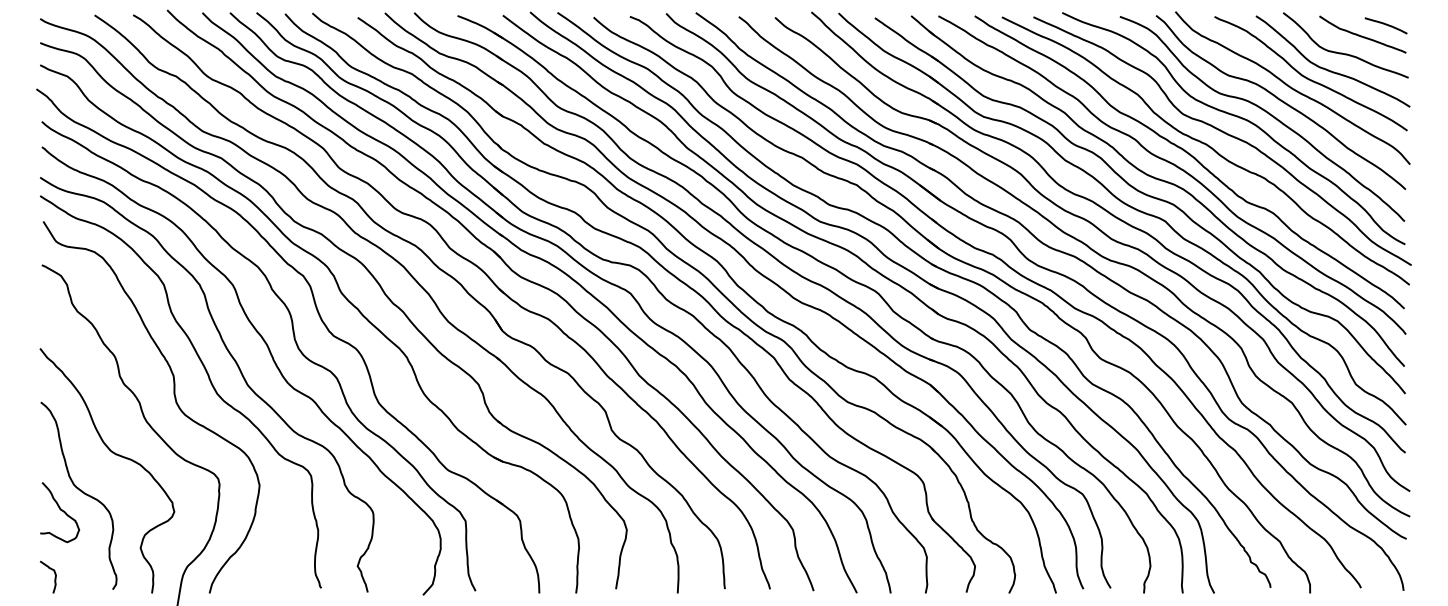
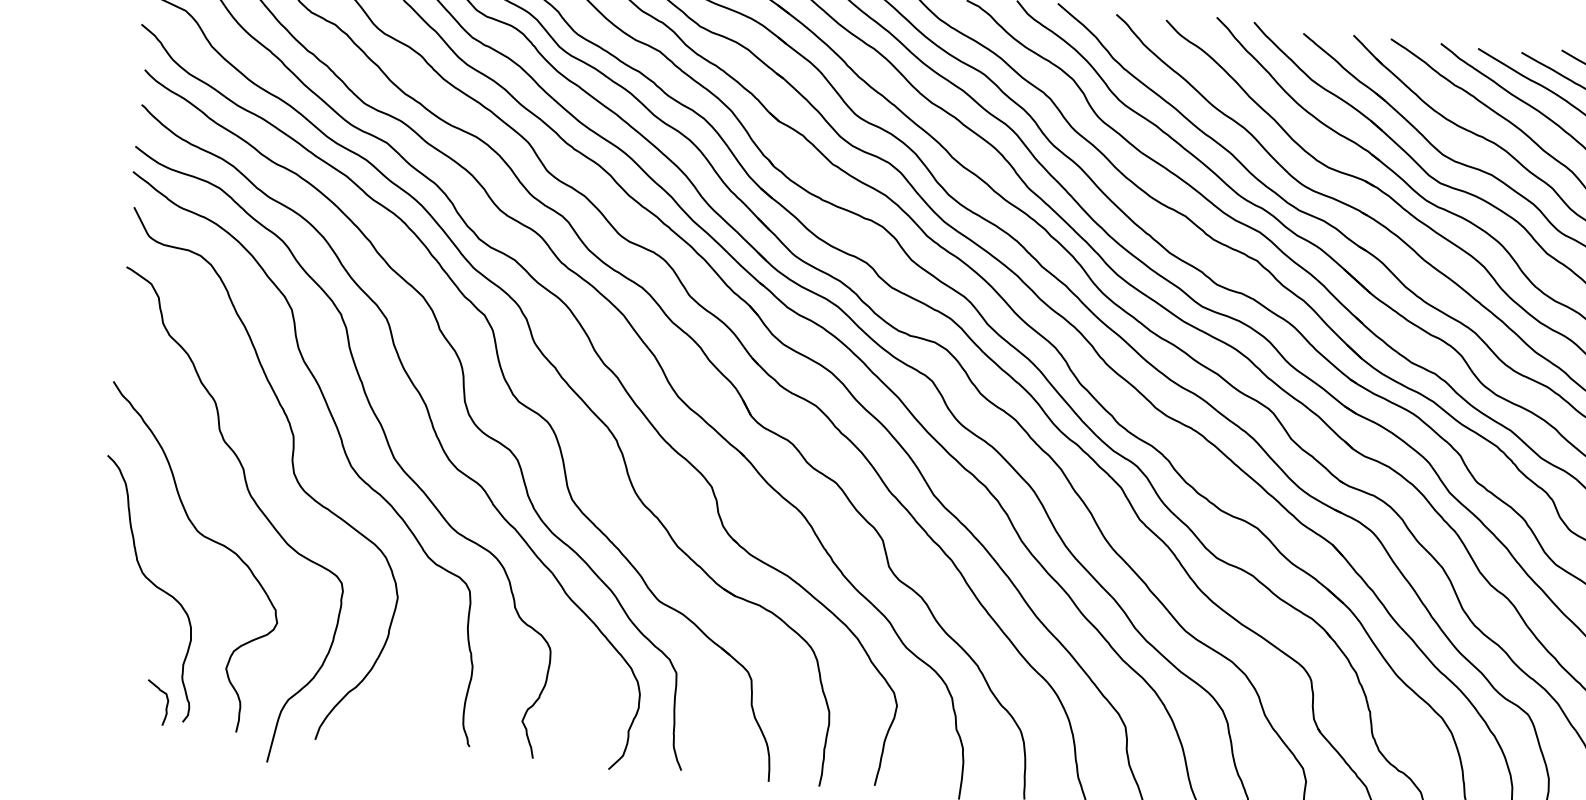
curve: (60, 510) -> (120, 606), removed
curve: (54, 577) -> (165, 703), moved

